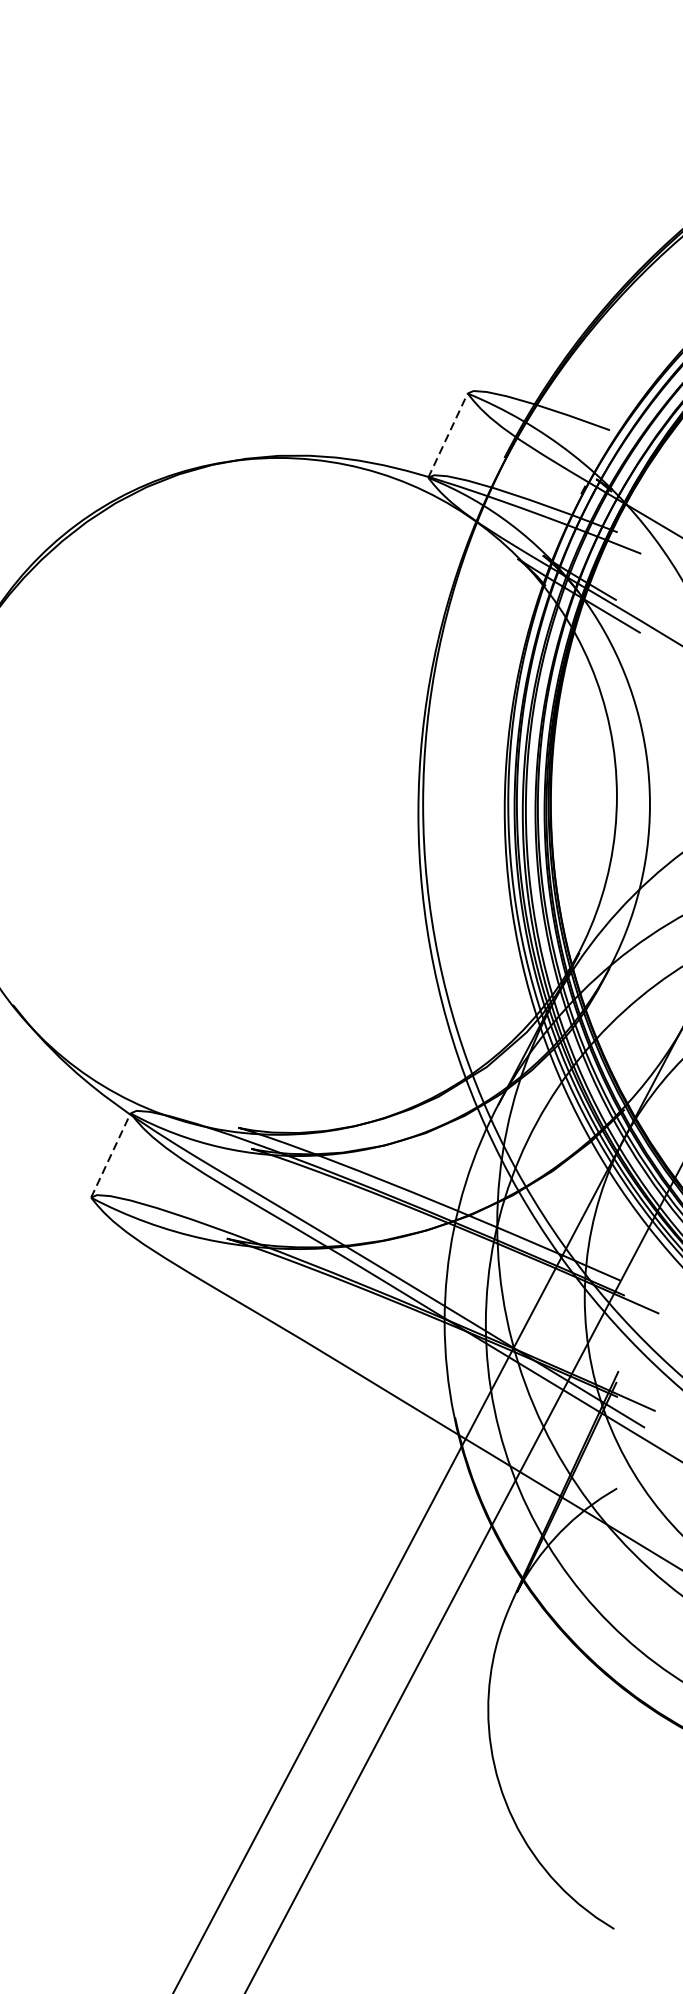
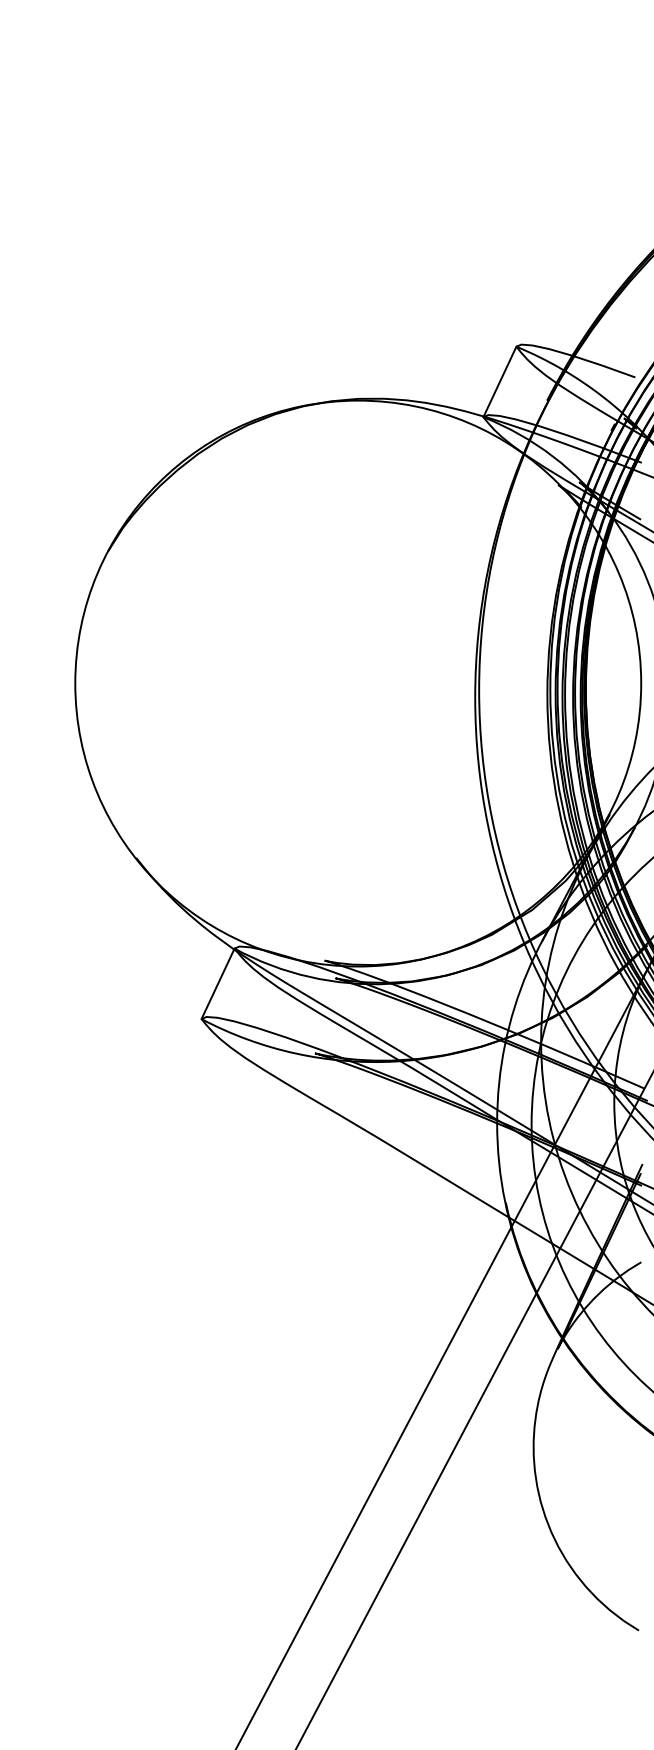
line: (447, 435) -> (499, 381), dashed -> solid
line: (111, 1155) -> (218, 983), dashed -> solid

